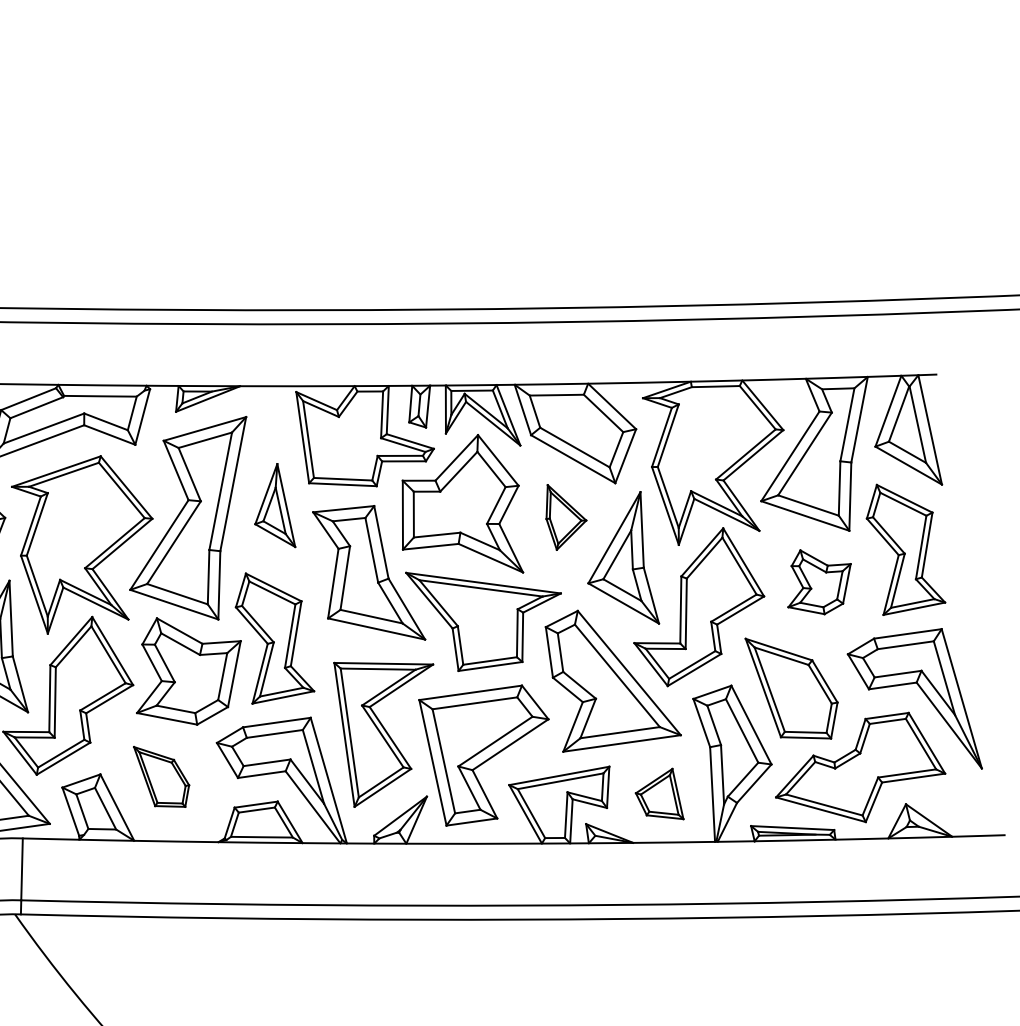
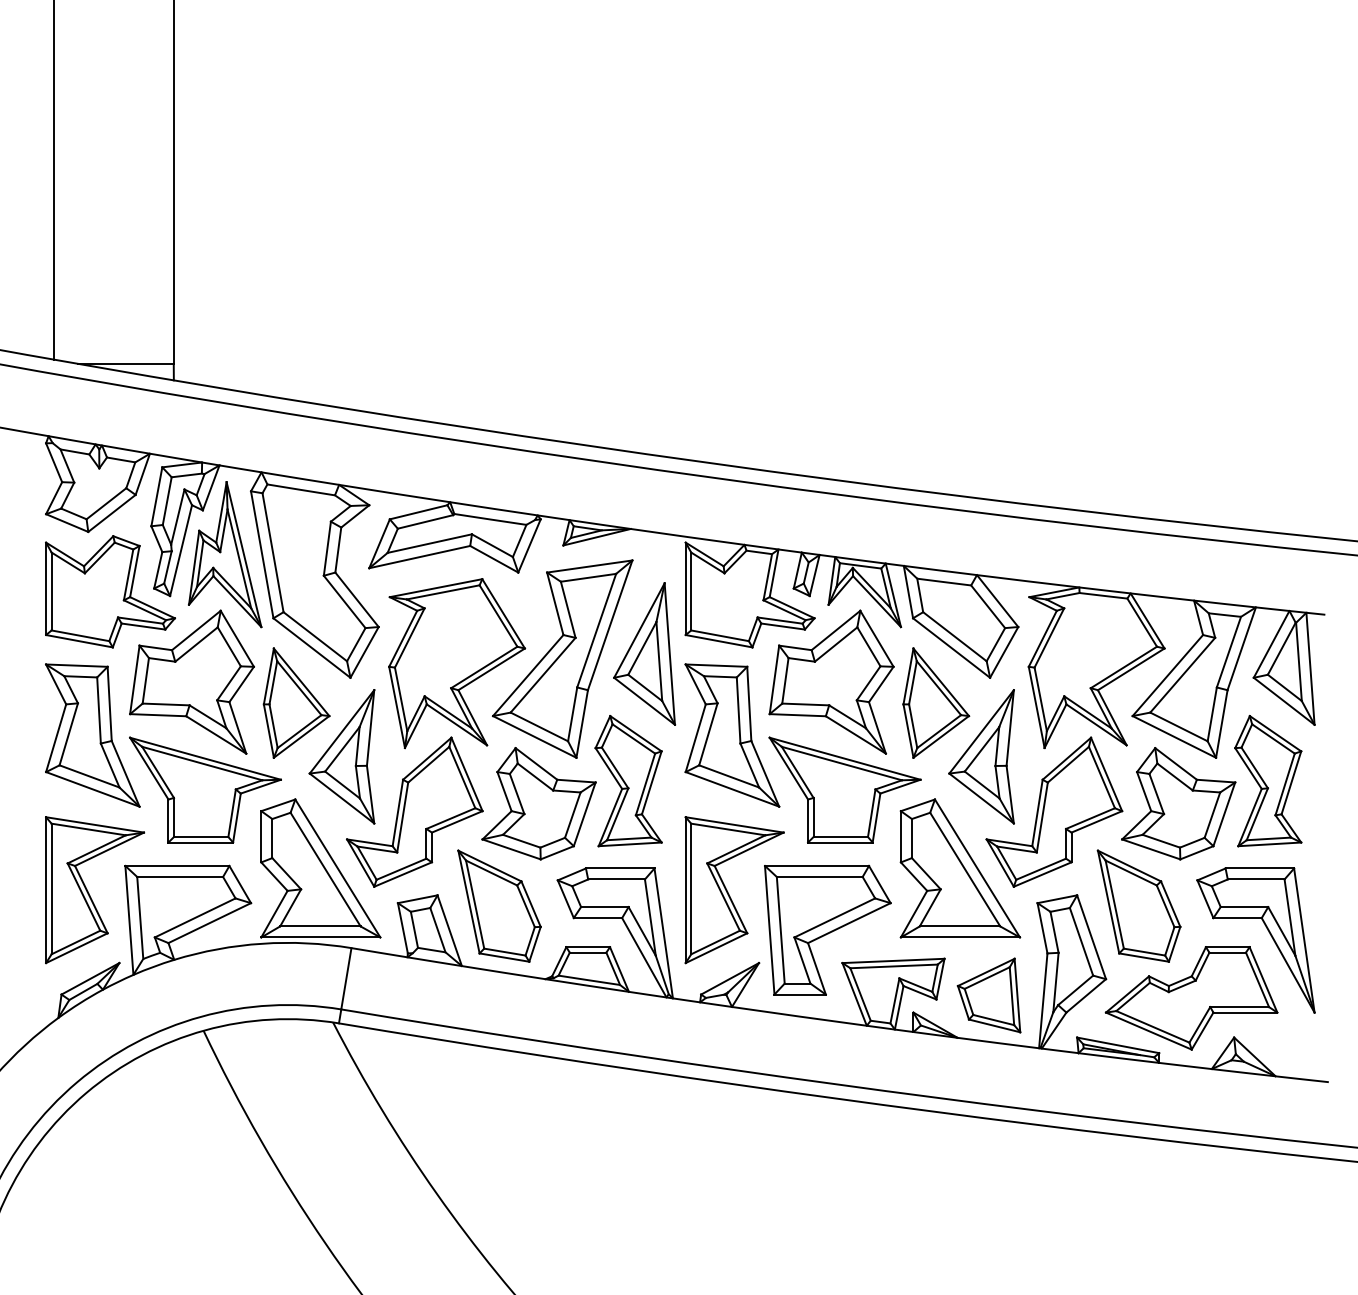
part: (271, 507) -> (644, 653), size x1.67
part: (565, 515) -> (936, 702), size x1.67
part: (818, 581) -> (1178, 803), size x1.67
part: (162, 775) -> (499, 905), size x1.67
part: (657, 796) -> (988, 995), size x1.43

